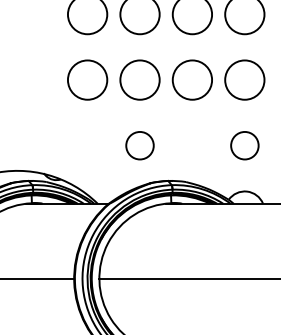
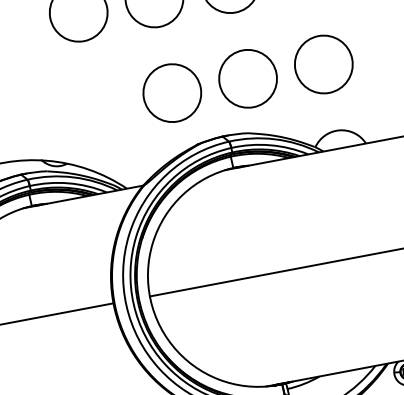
circle: (139, 145) -> (171, 93), size x1.43
circle: (191, 145) -> (246, 78), added
circle: (244, 145) -> (323, 64), size x1.43

